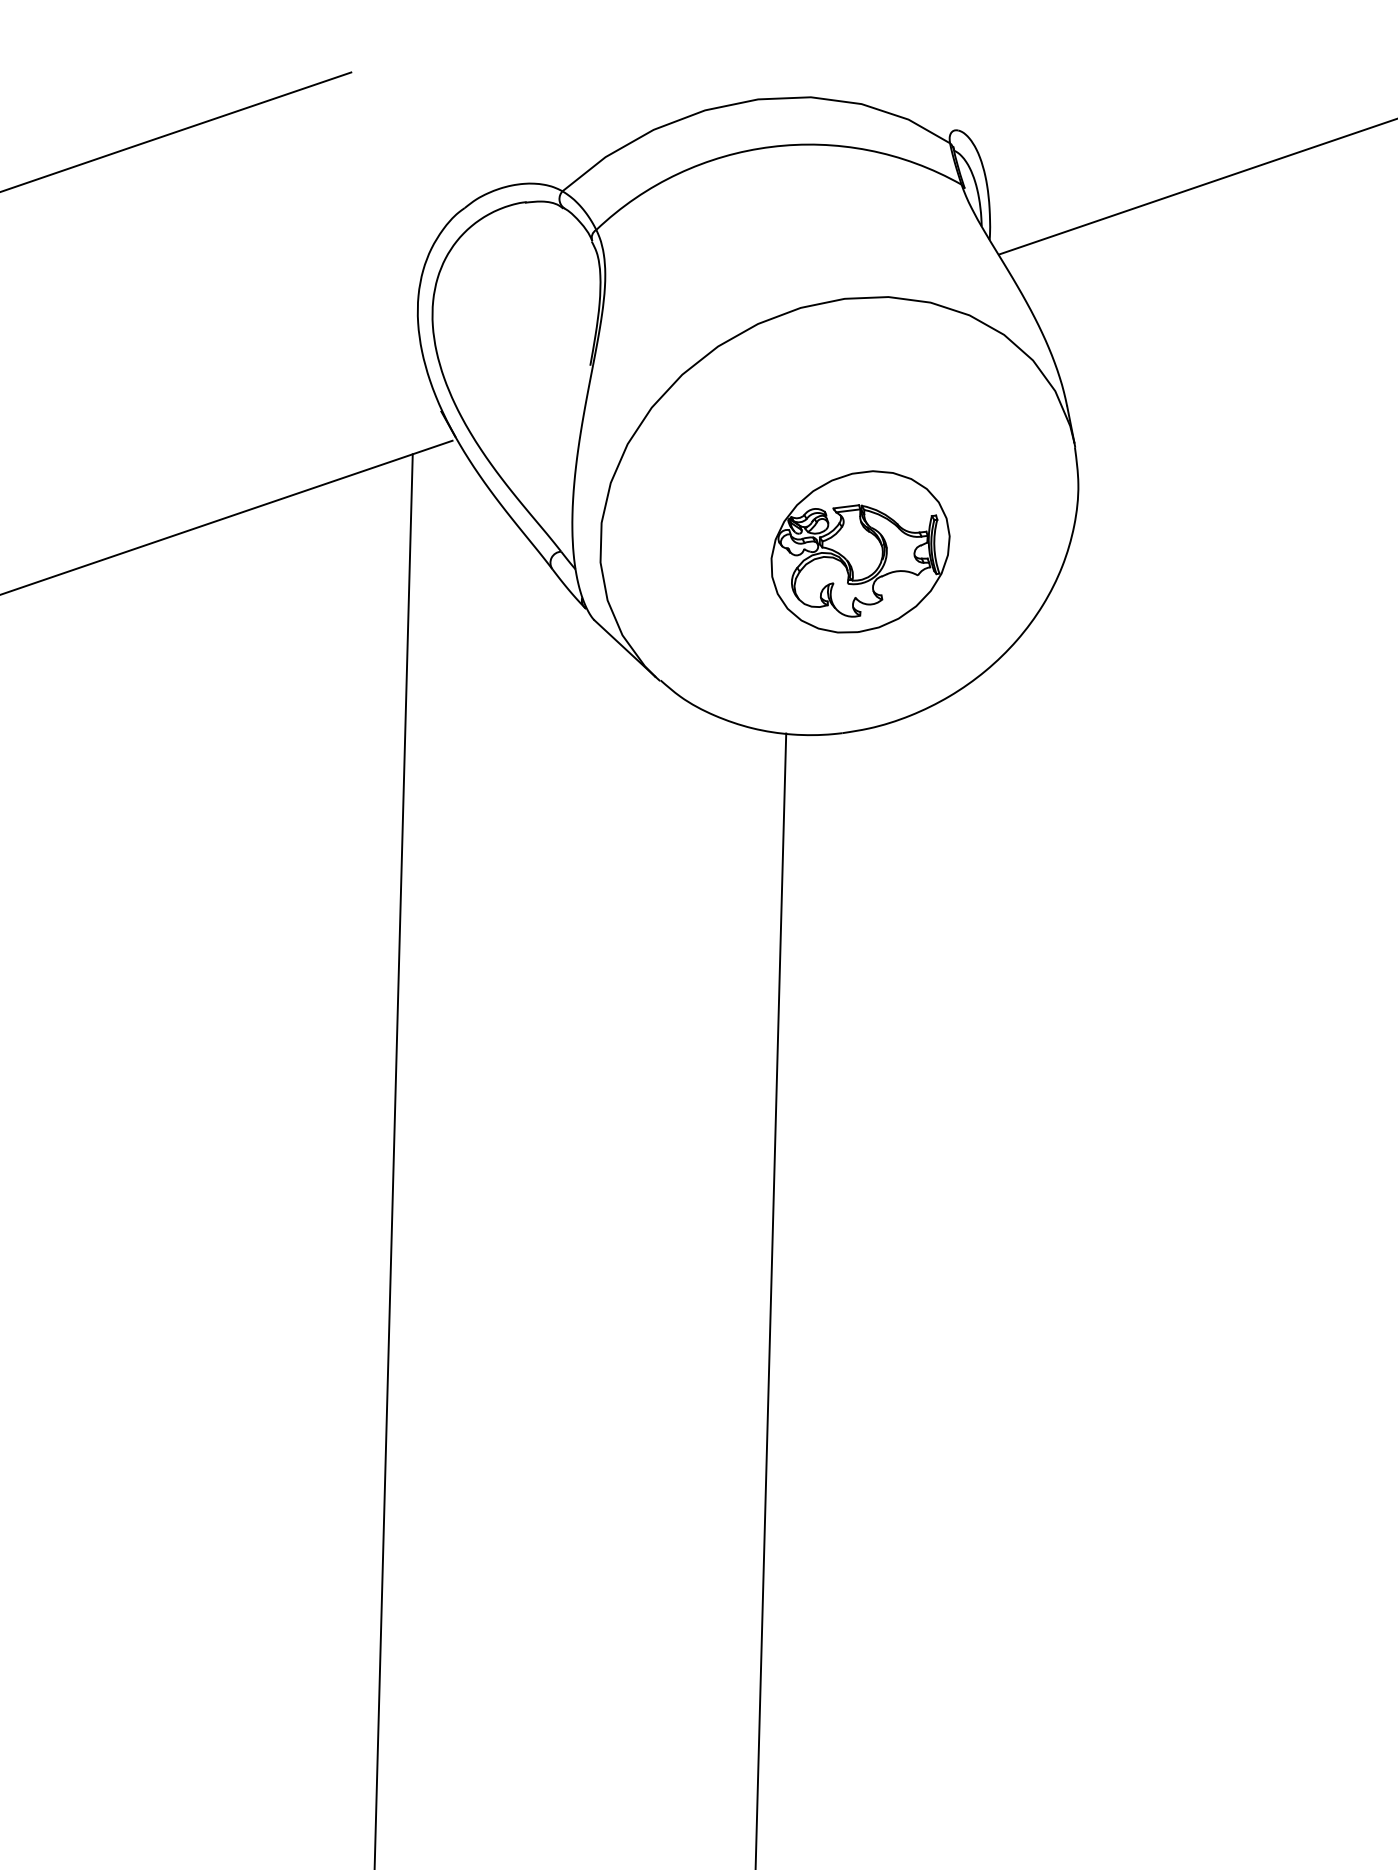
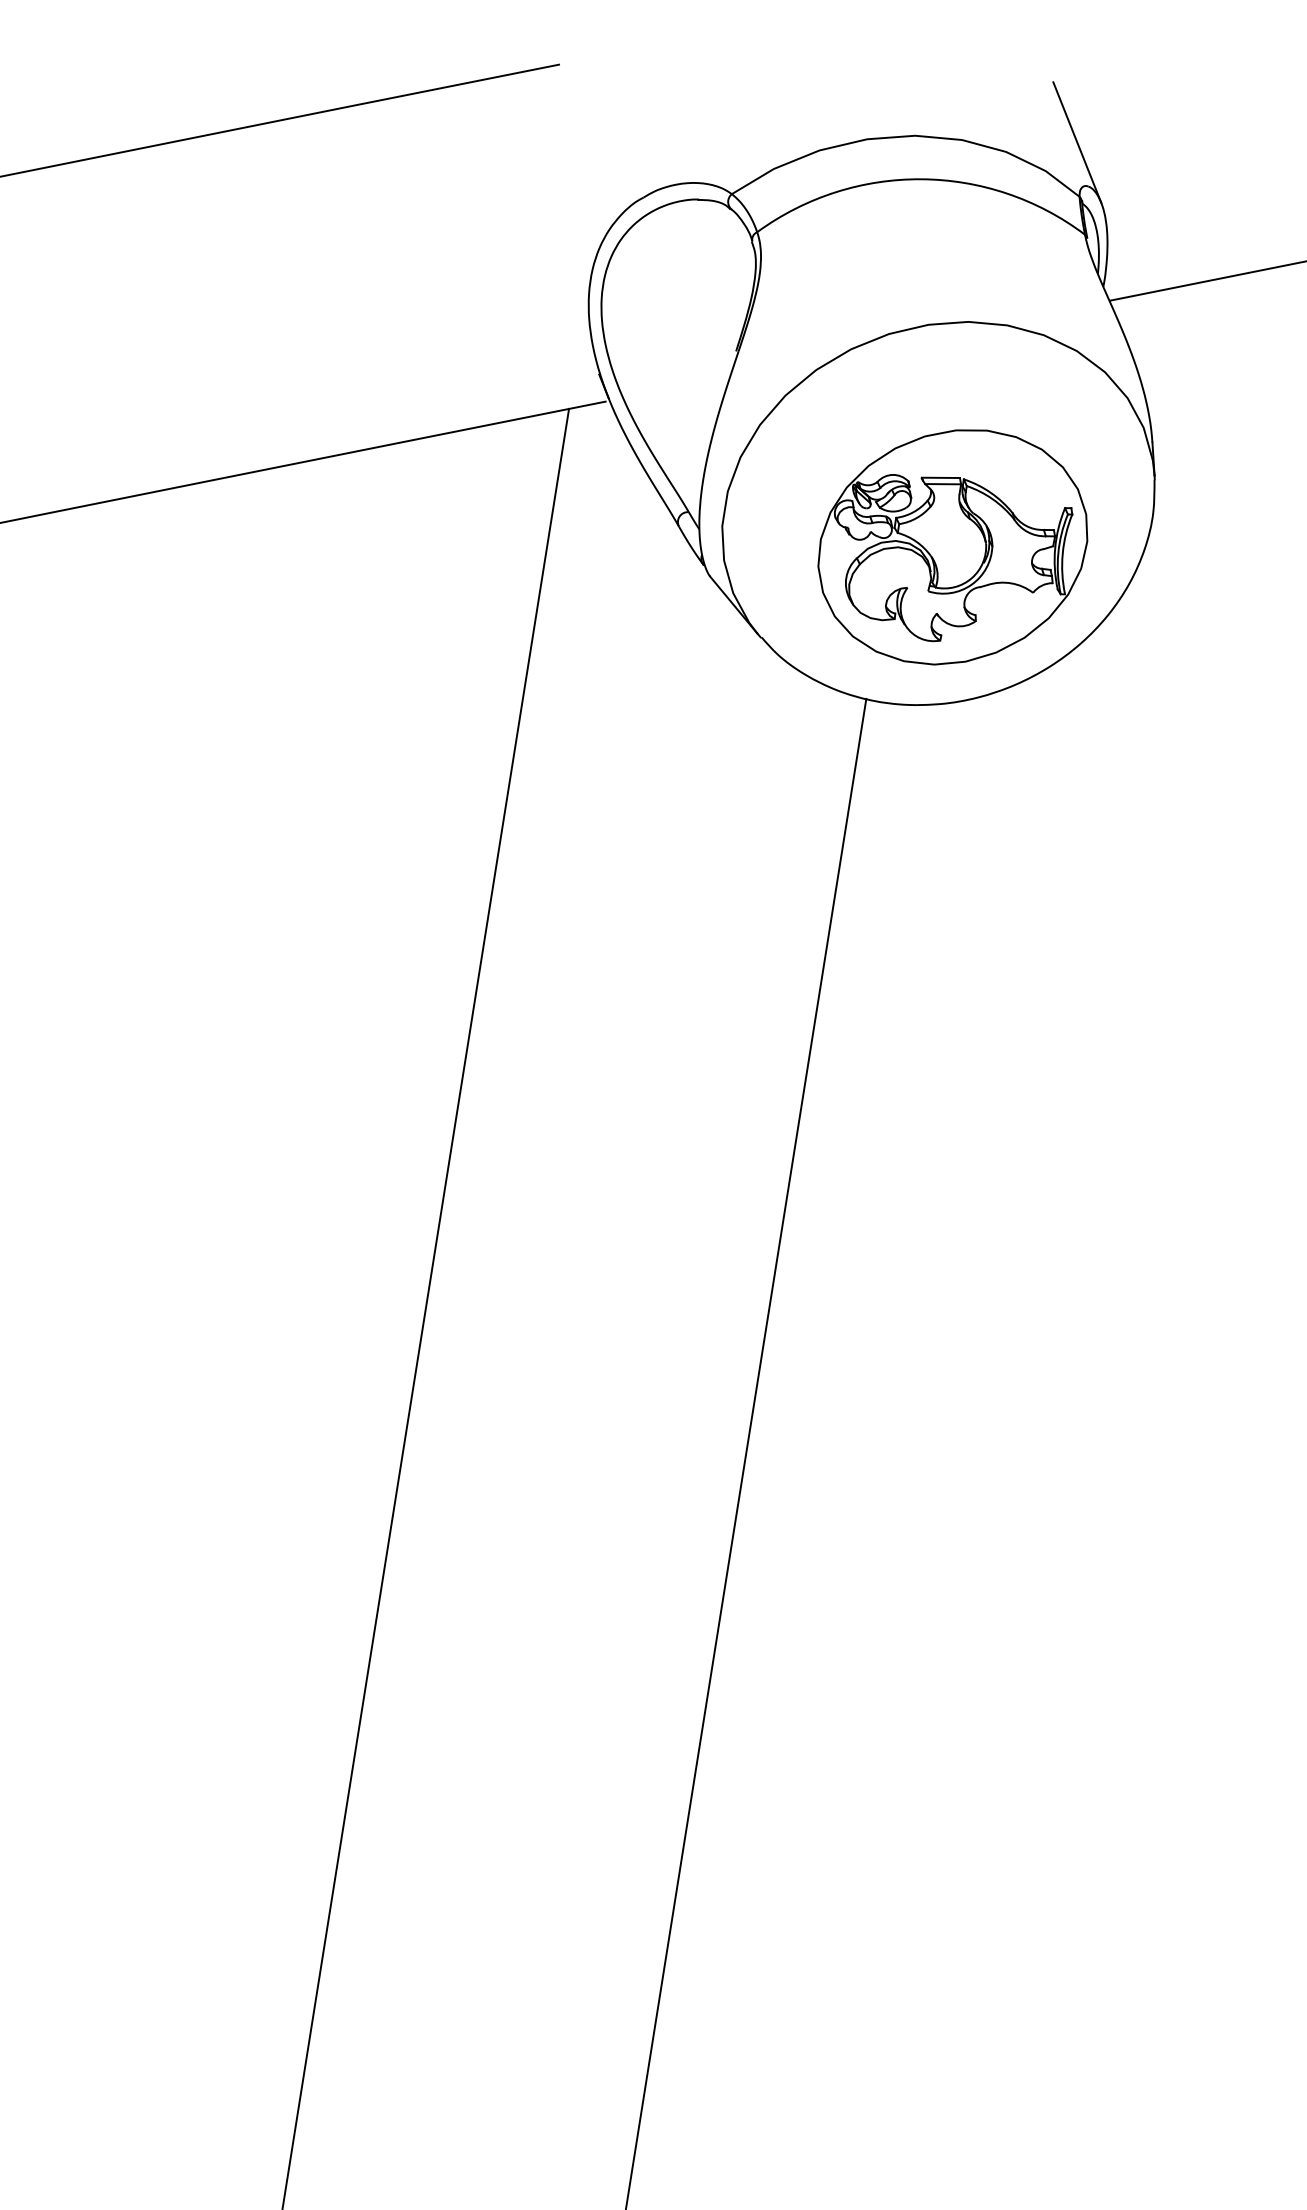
line: (939, 83) -> (1077, 142), added
part: (859, 552) -> (952, 547), size x1.67

